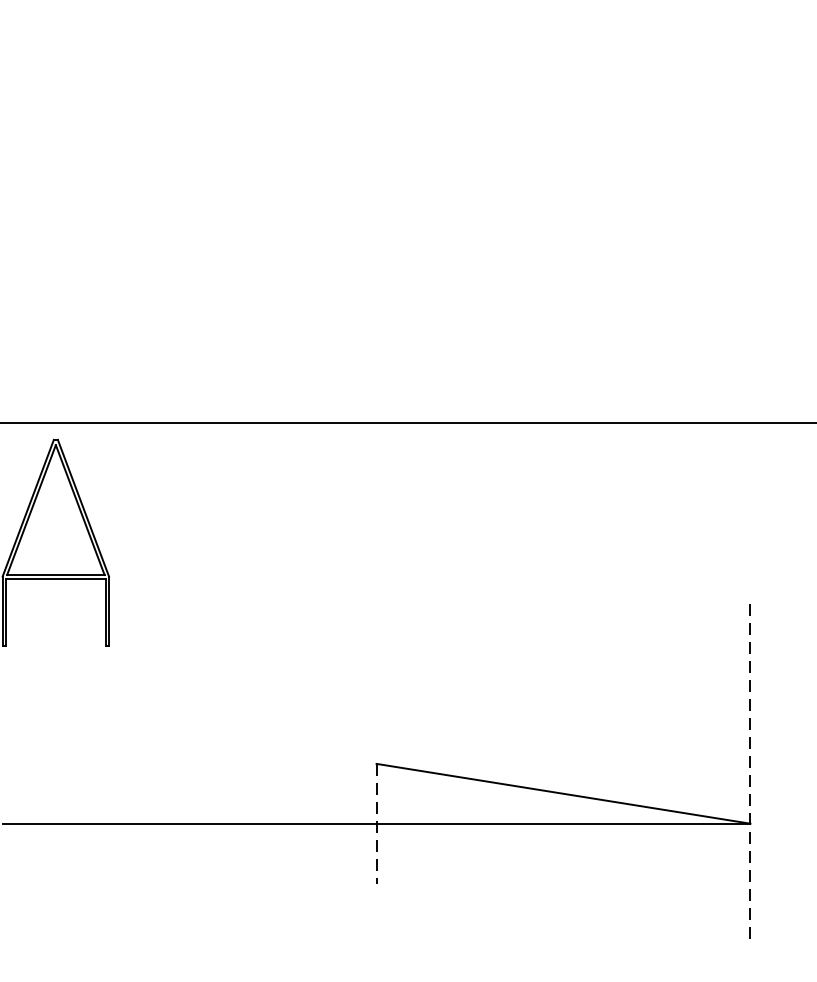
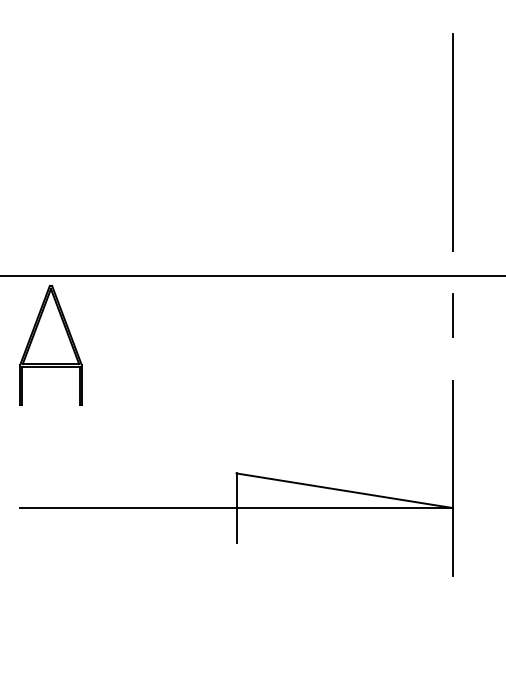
line: (749, 192) -> (452, 142), added
line: (749, 490) -> (452, 315), added
line: (749, 772) -> (452, 478), dashed -> solid
line: (376, 824) -> (236, 508), dashed -> solid

